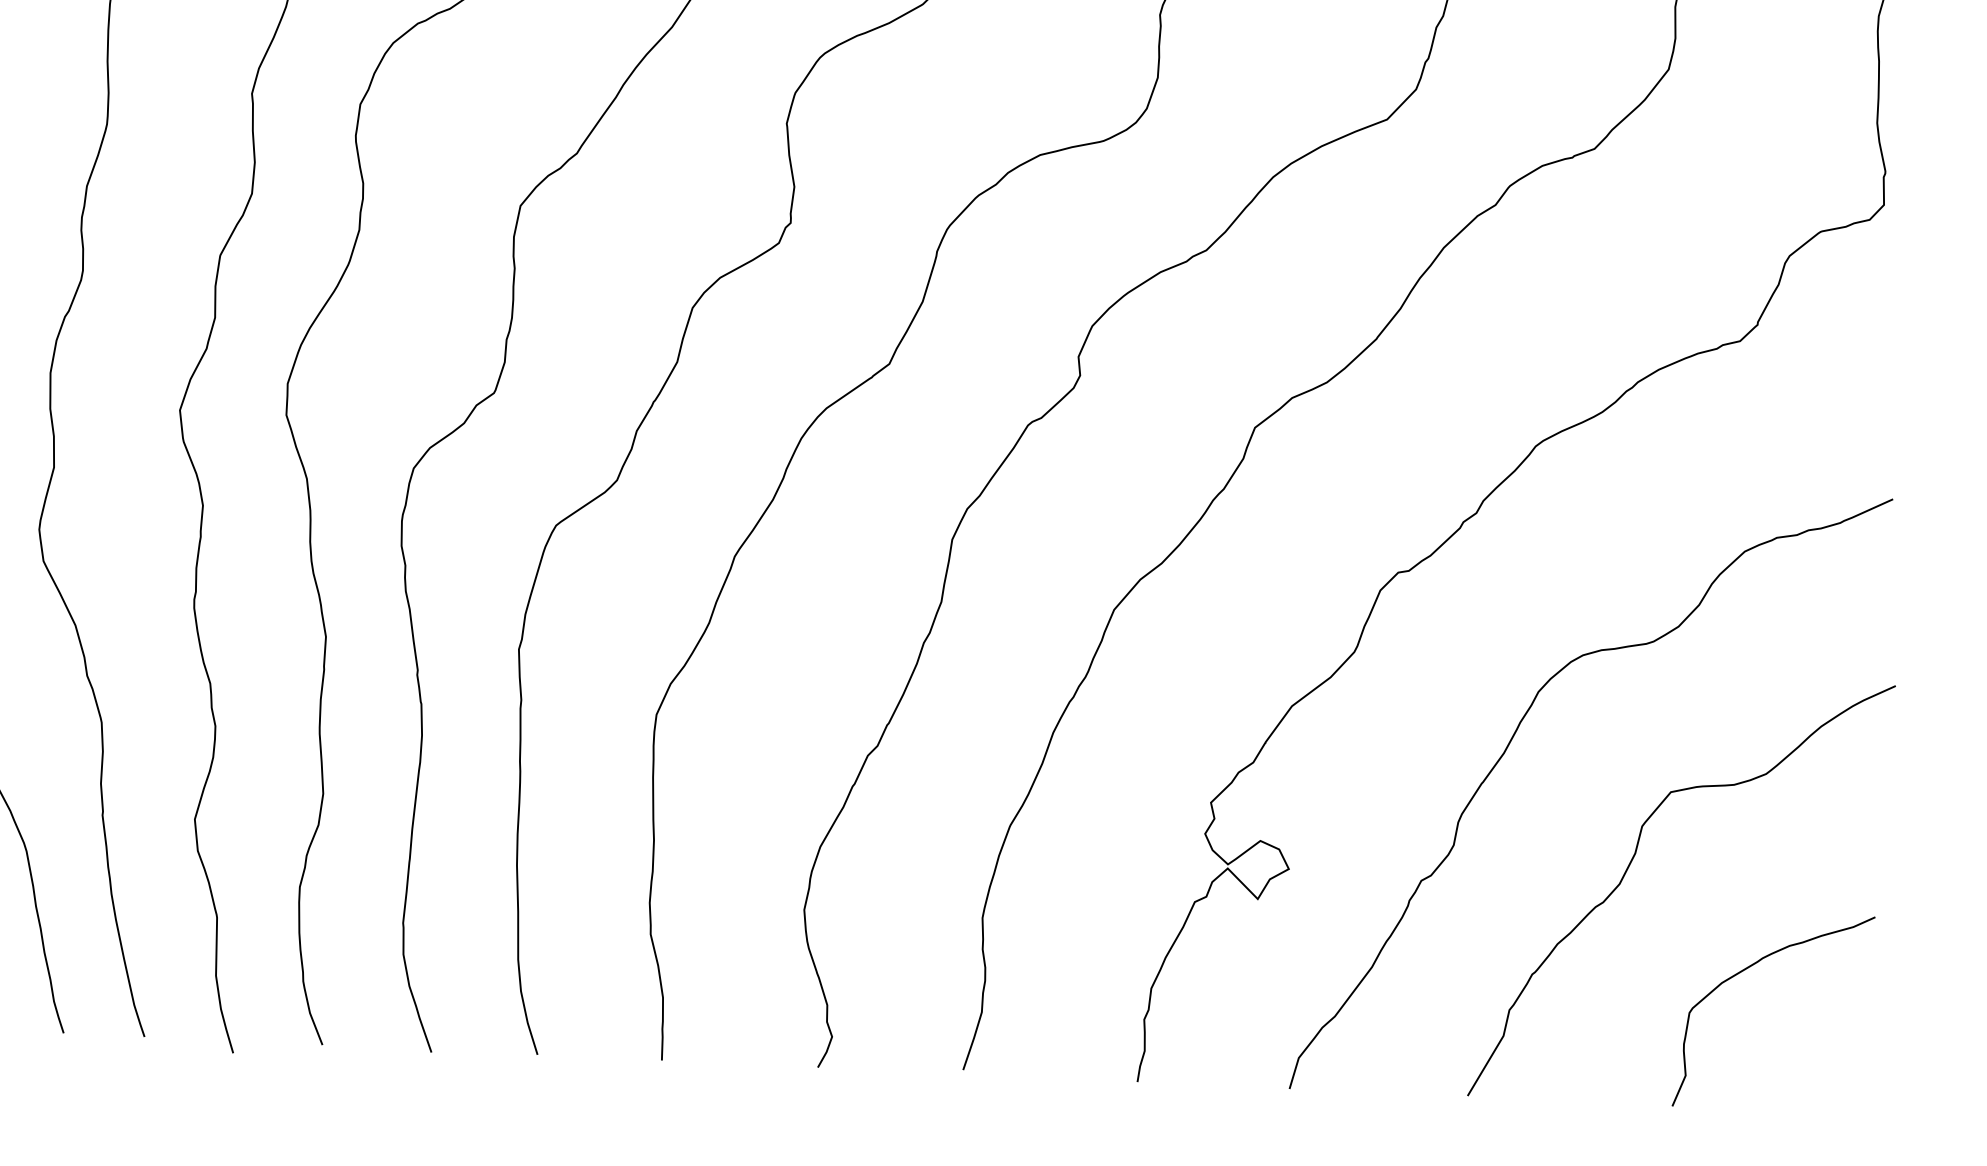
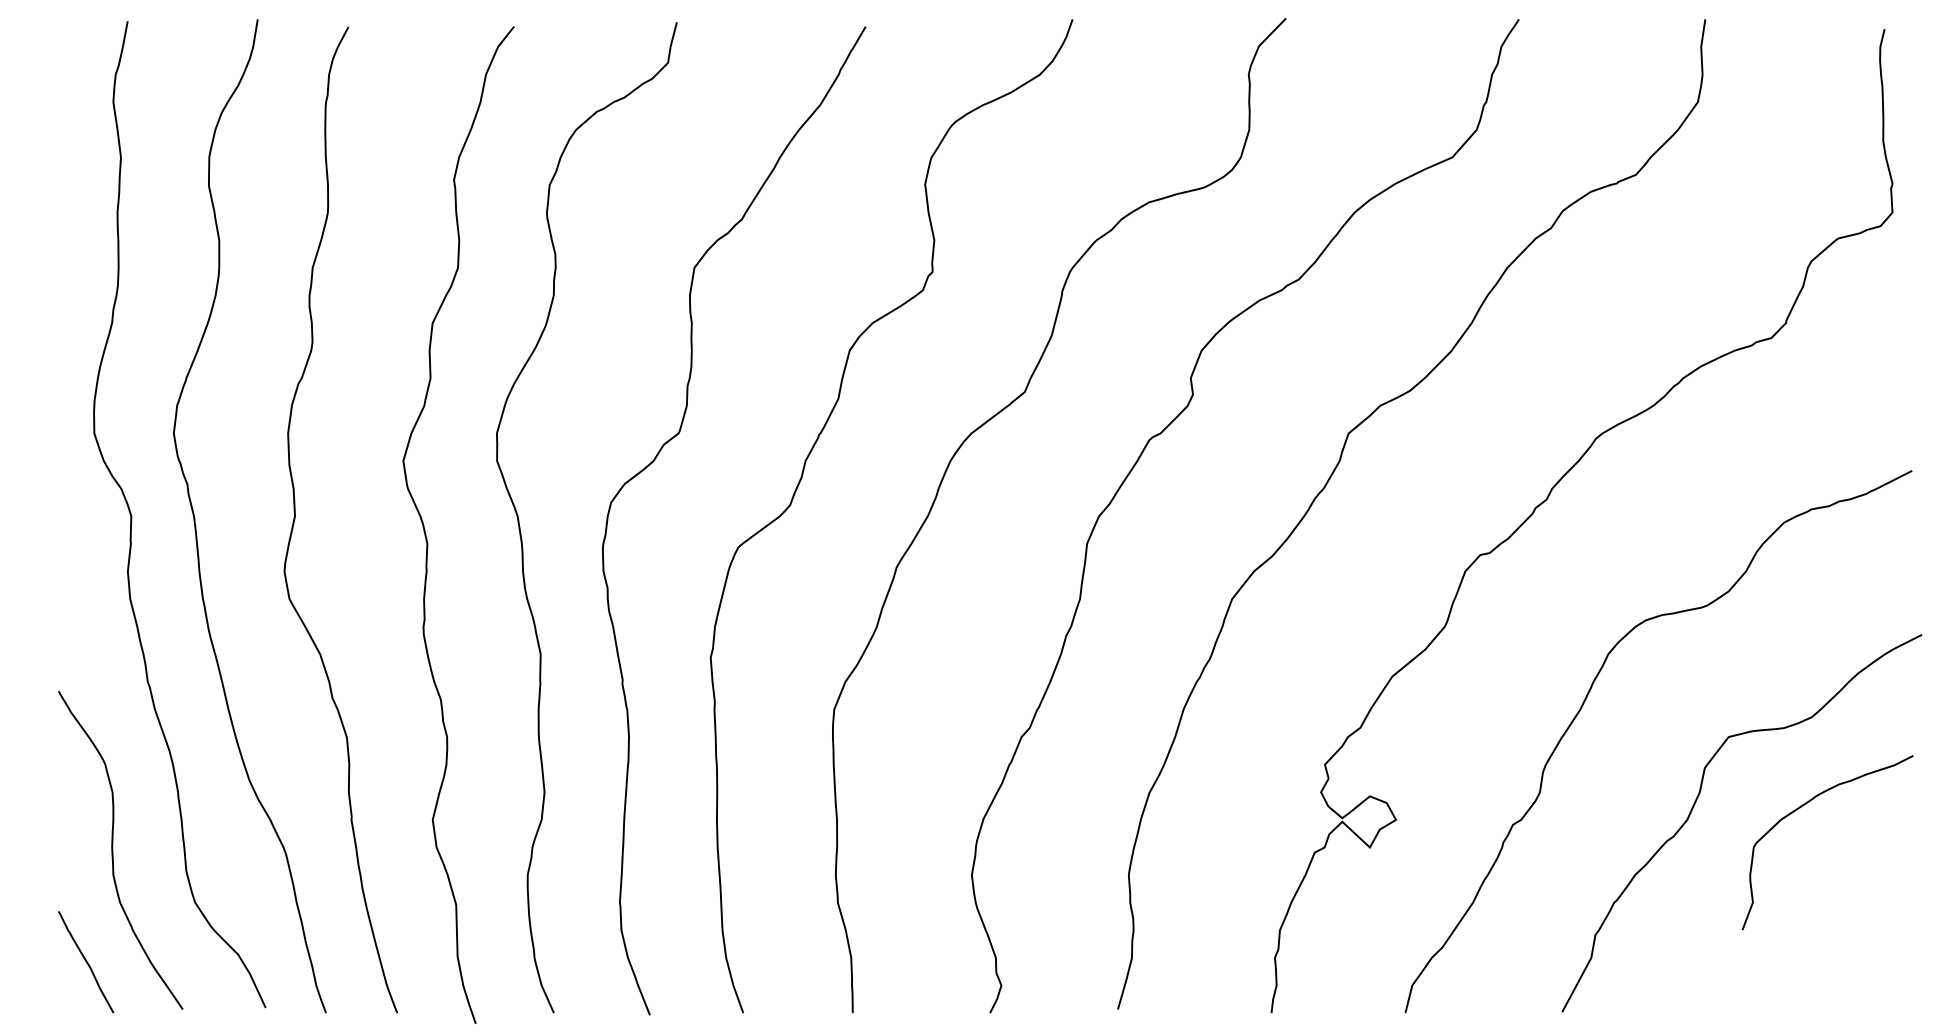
curve: (1748, 969) -> (1803, 806), moved

